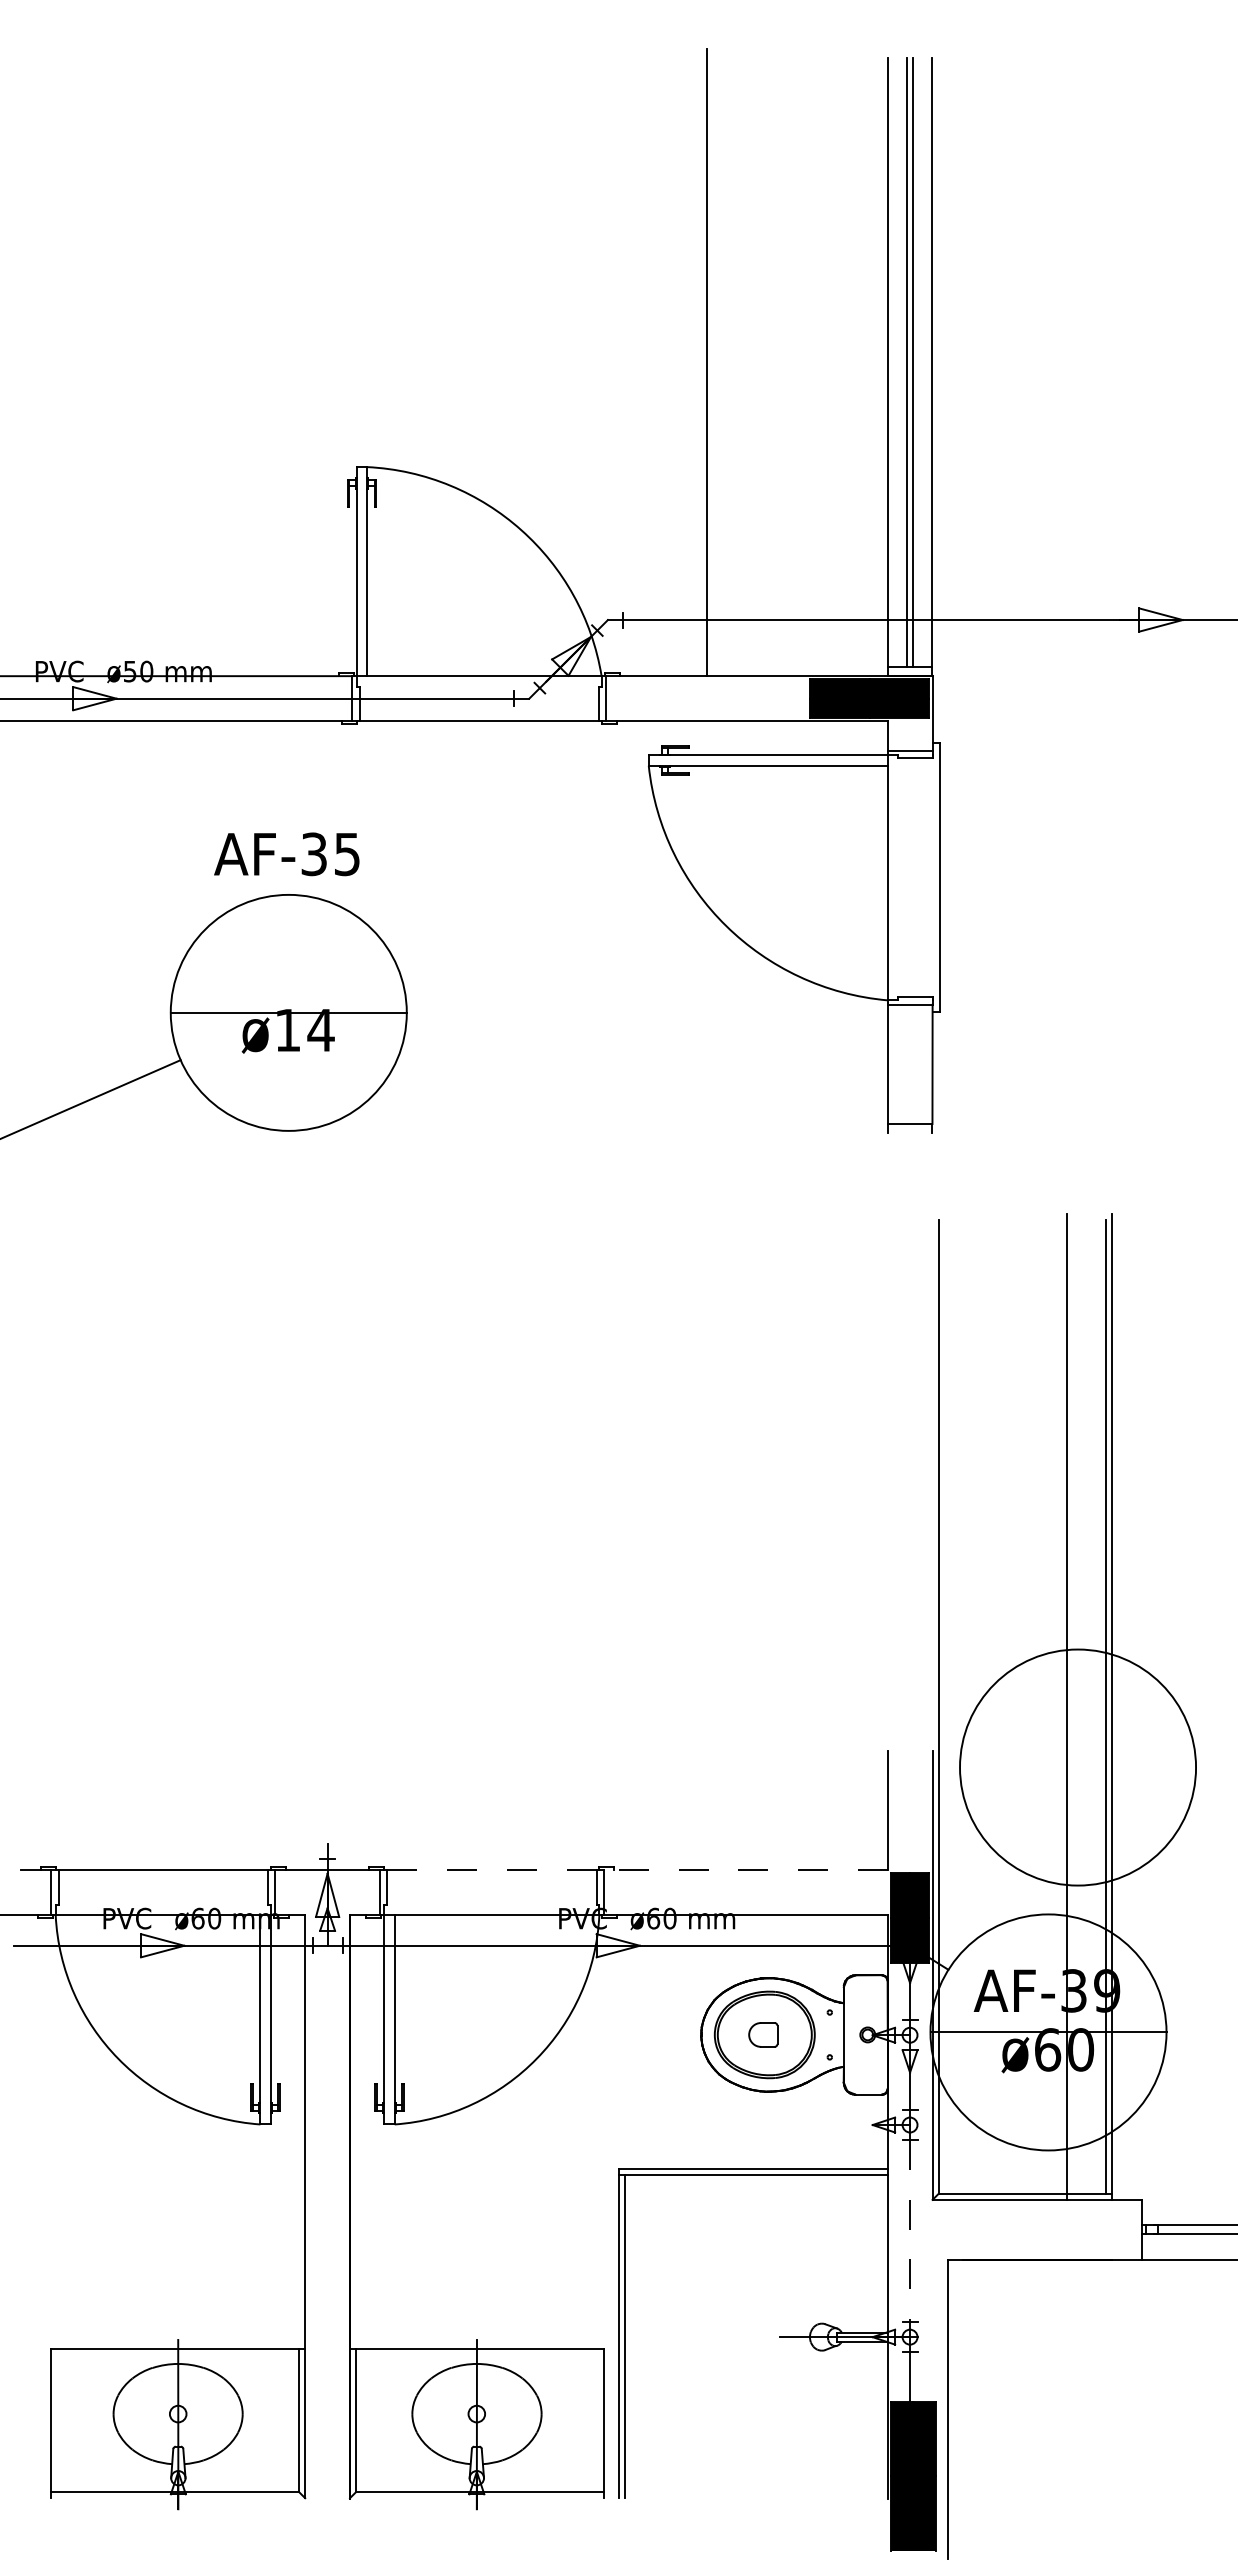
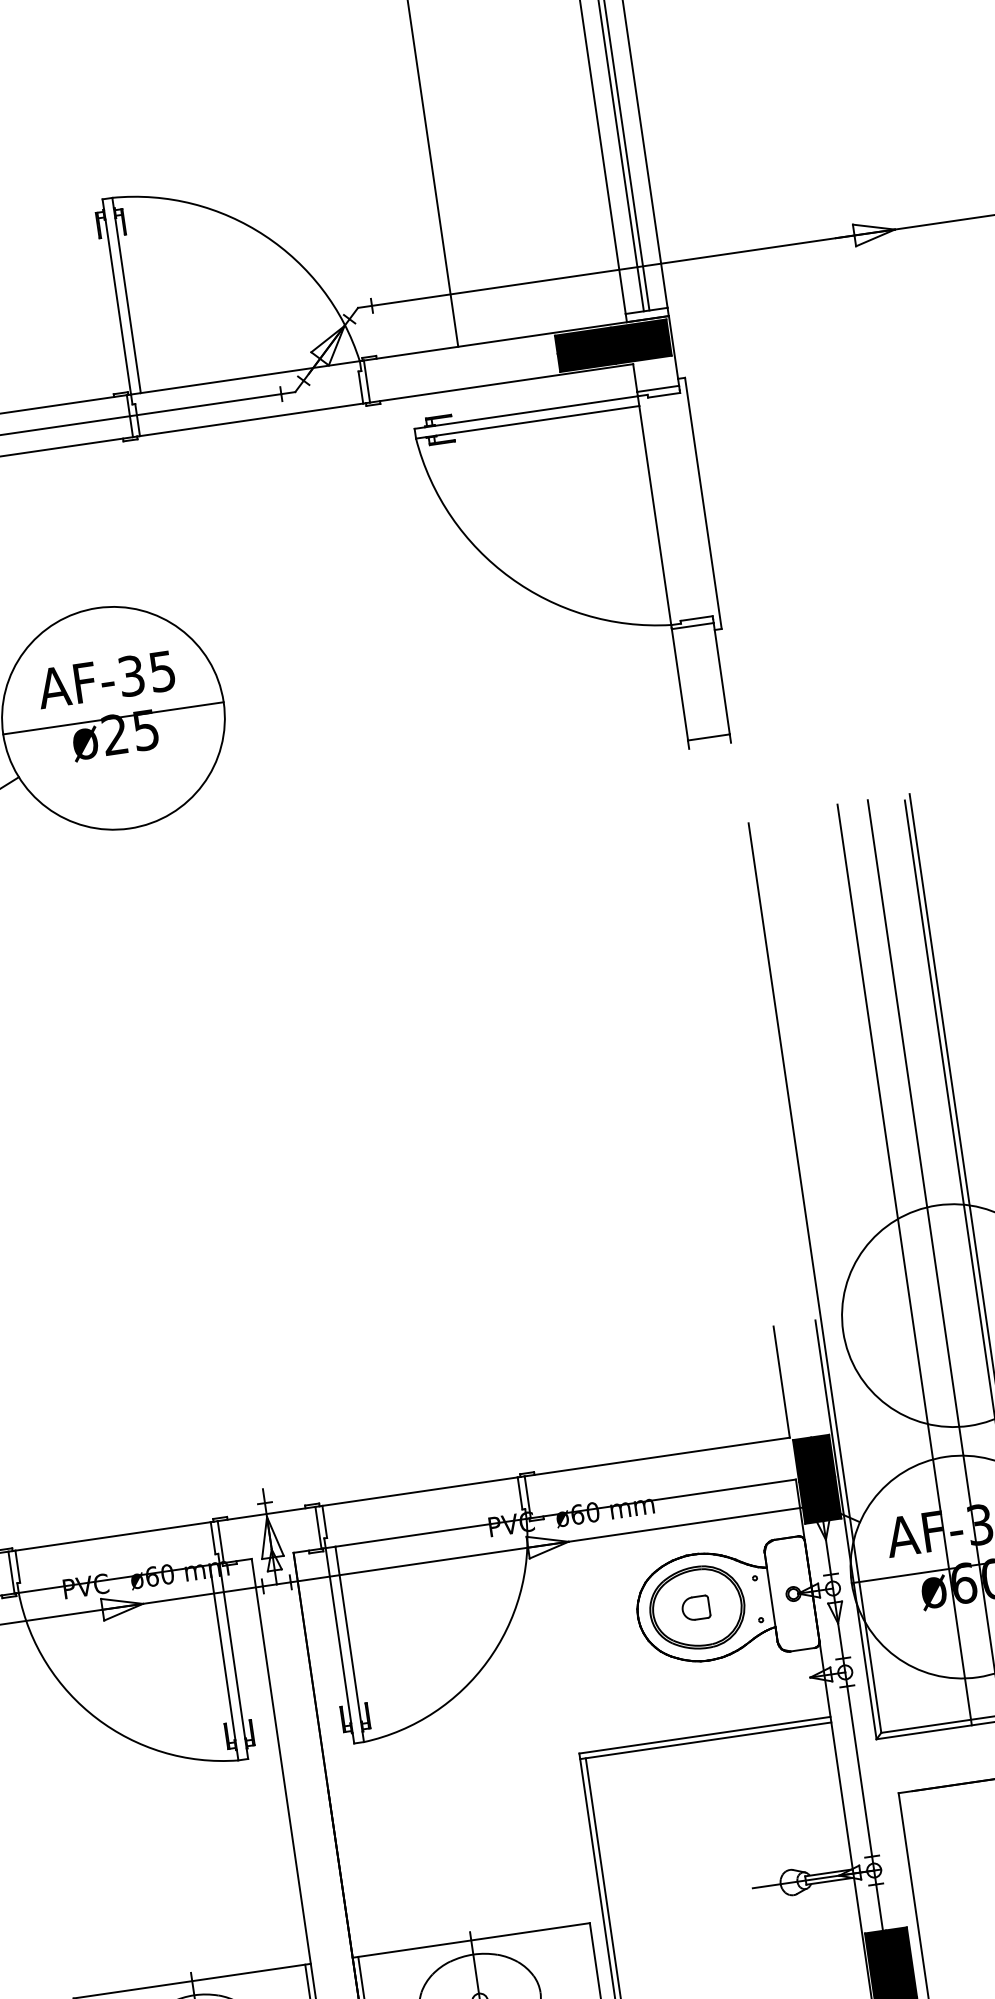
text: (286, 854) -> (105, 679), moved
text: (304, 1030) -> (130, 732), ø14 -> ø25
line: (1034, 1706) -> (904, 1264), added
line: (491, 1870) -> (419, 1491), dashed -> solid
line: (745, 1870) -> (656, 1457), dashed -> solid
line: (910, 2231) -> (860, 1771), dashed -> solid

